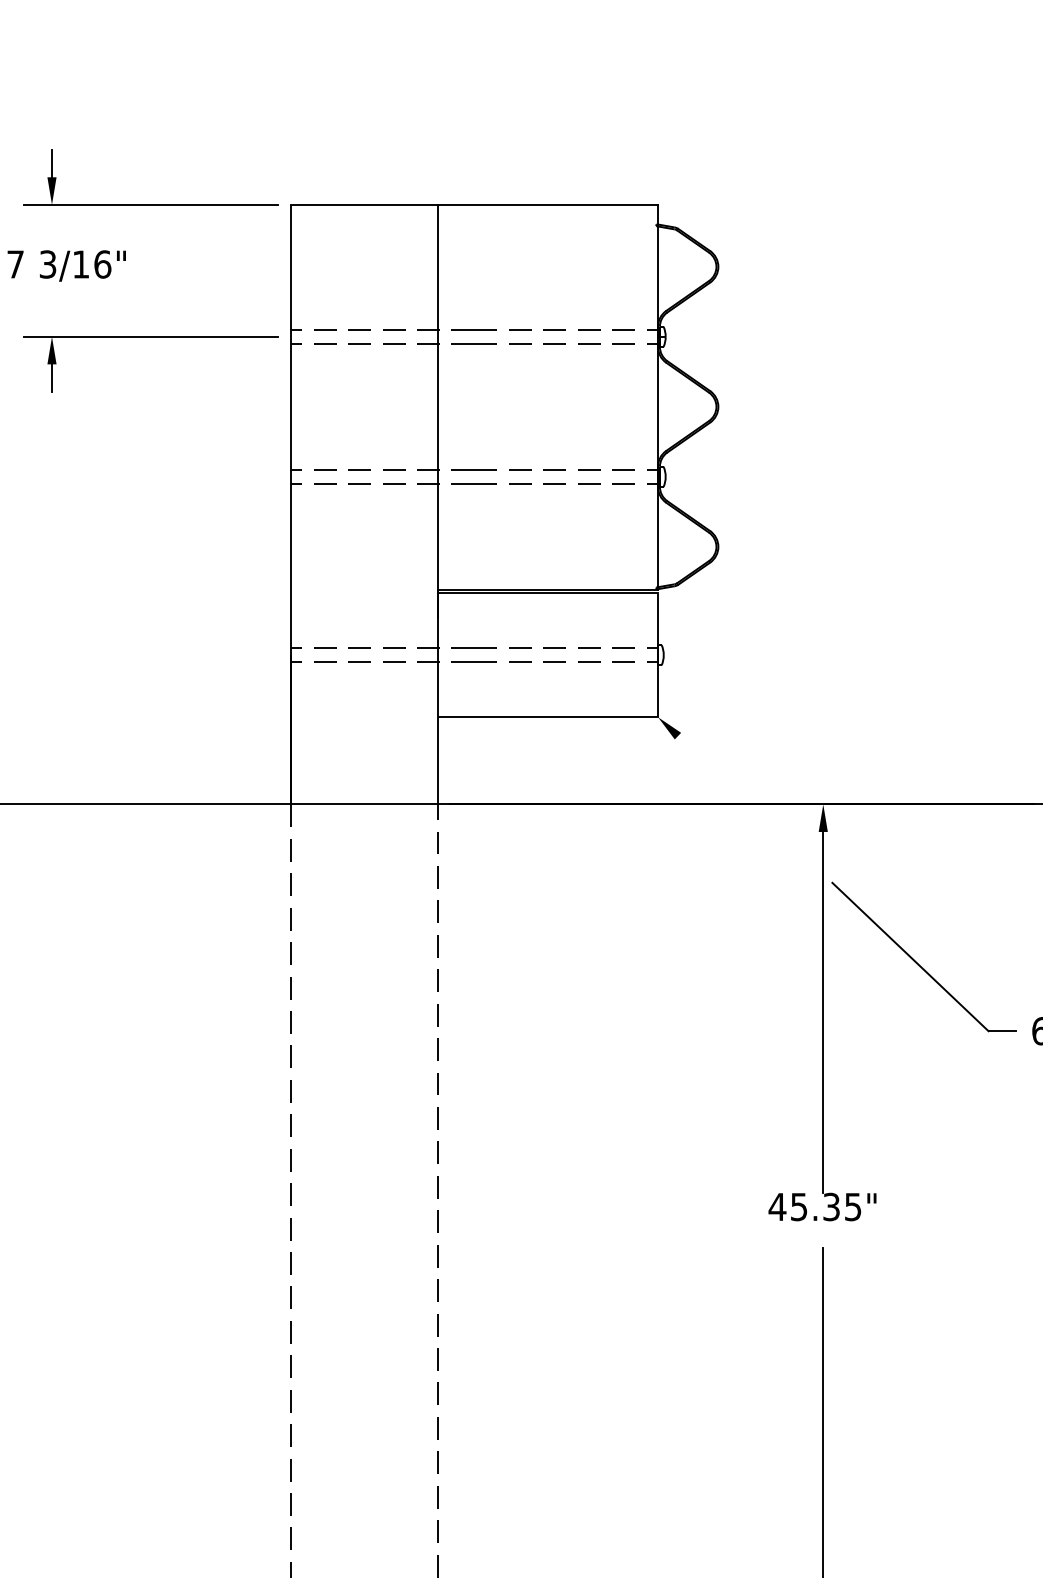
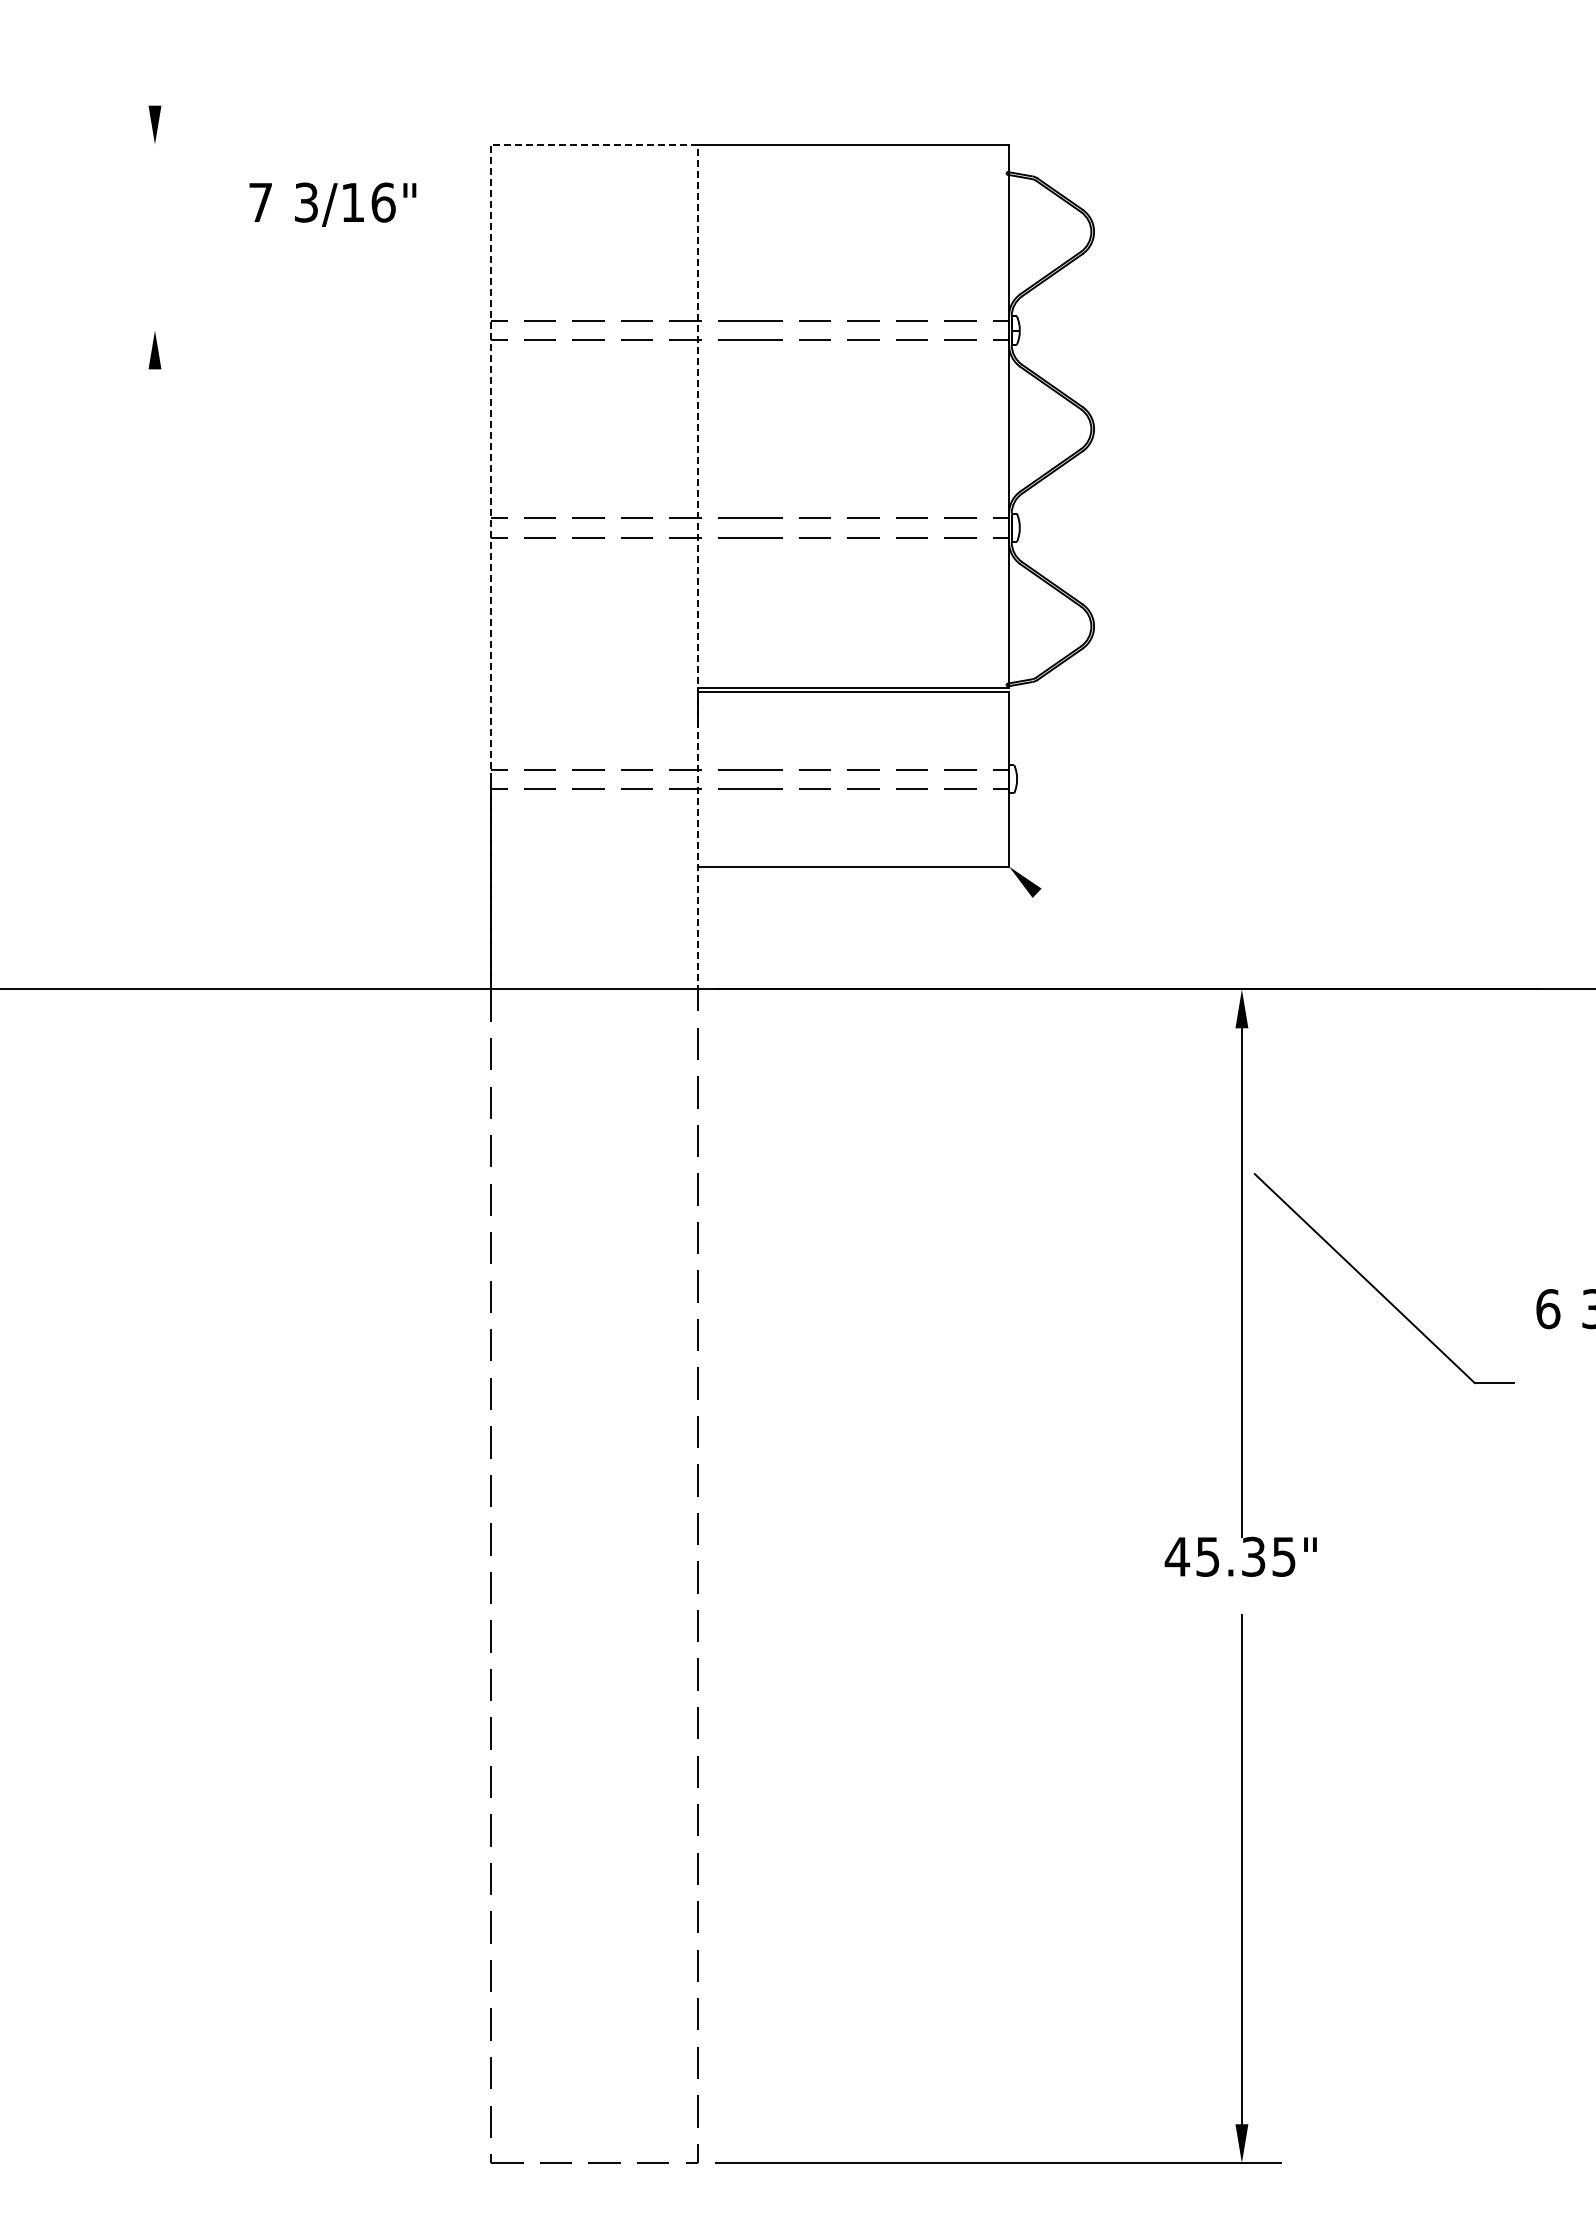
line: (51, 162) -> (154, 85), removed
line: (150, 204) -> (294, 144), removed
line: (363, 204) -> (594, 144), solid -> dashed
text: (66, 265) -> (332, 204), moved
line: (150, 336) -> (294, 330), removed
line: (51, 377) -> (154, 388), removed
part: (917, 962) -> (1374, 1286), moved

